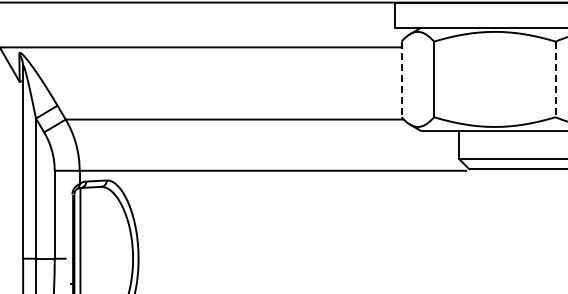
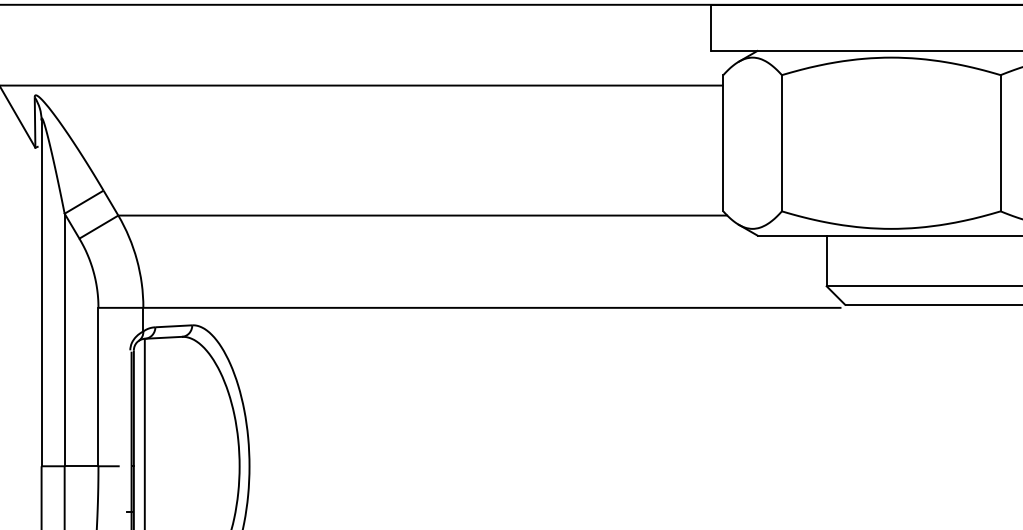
line: (401, 79) -> (723, 143), dashed -> solid
line: (555, 79) -> (1000, 143), dashed -> solid

